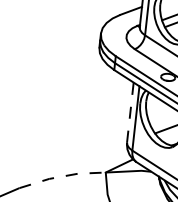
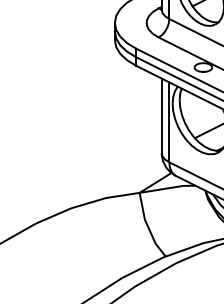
line: (130, 112) -> (161, 115), dashed -> solid
line: (62, 176) -> (87, 203), dashed -> solid

